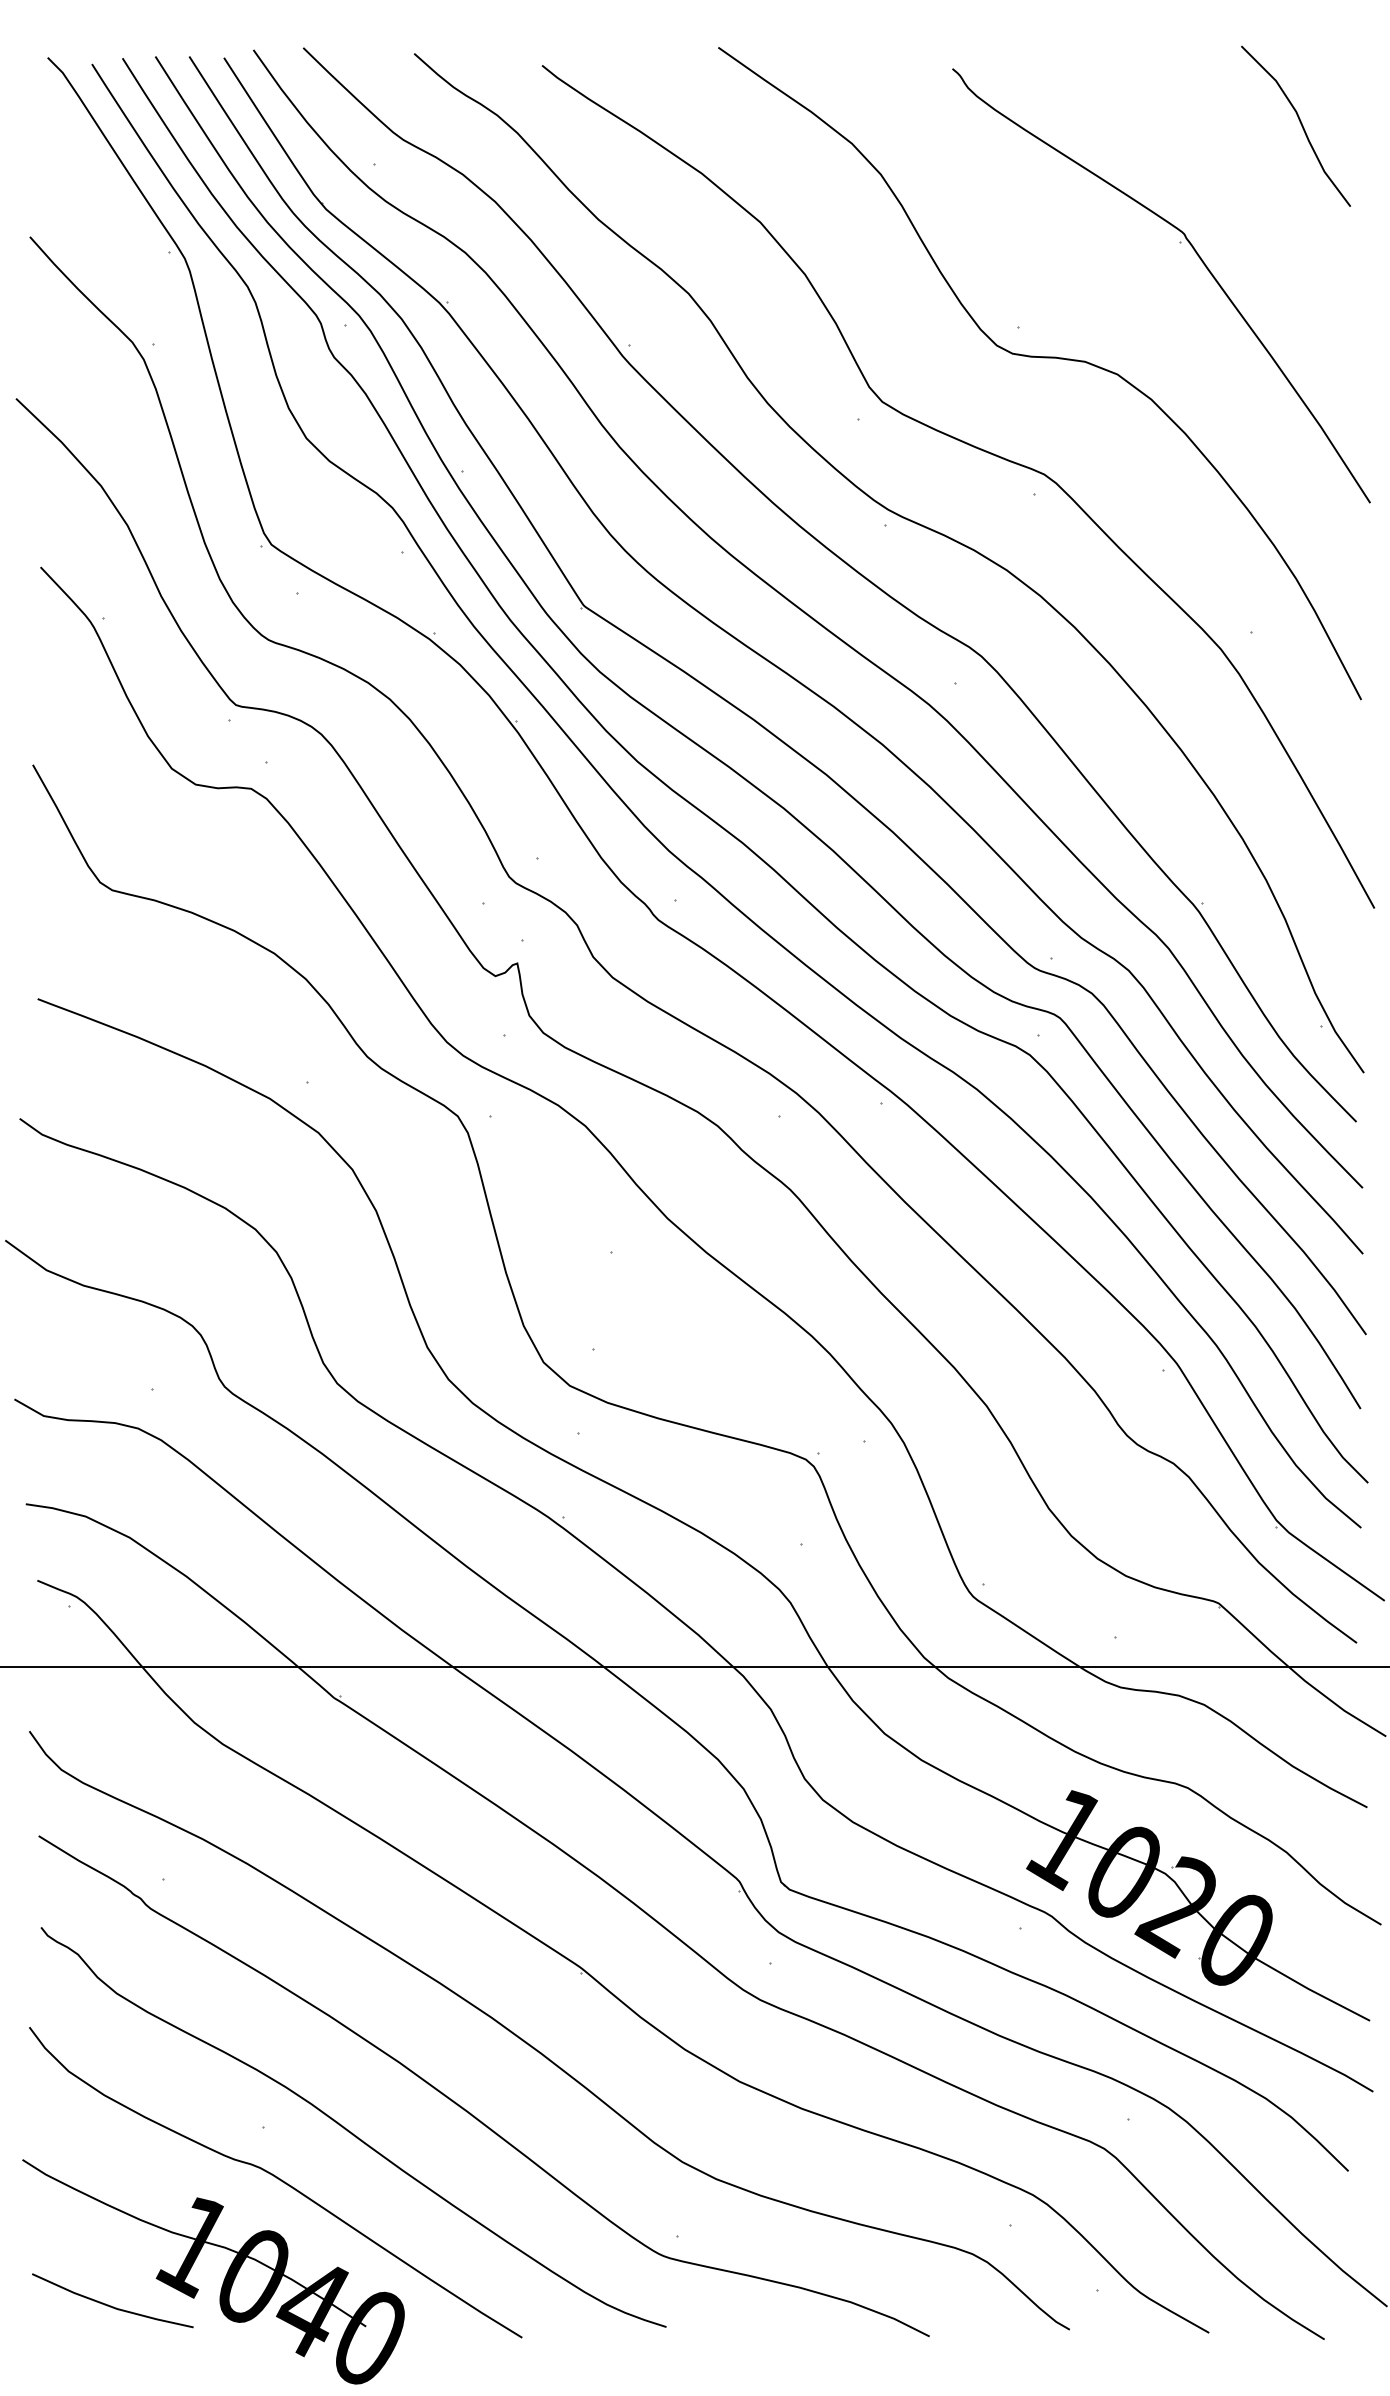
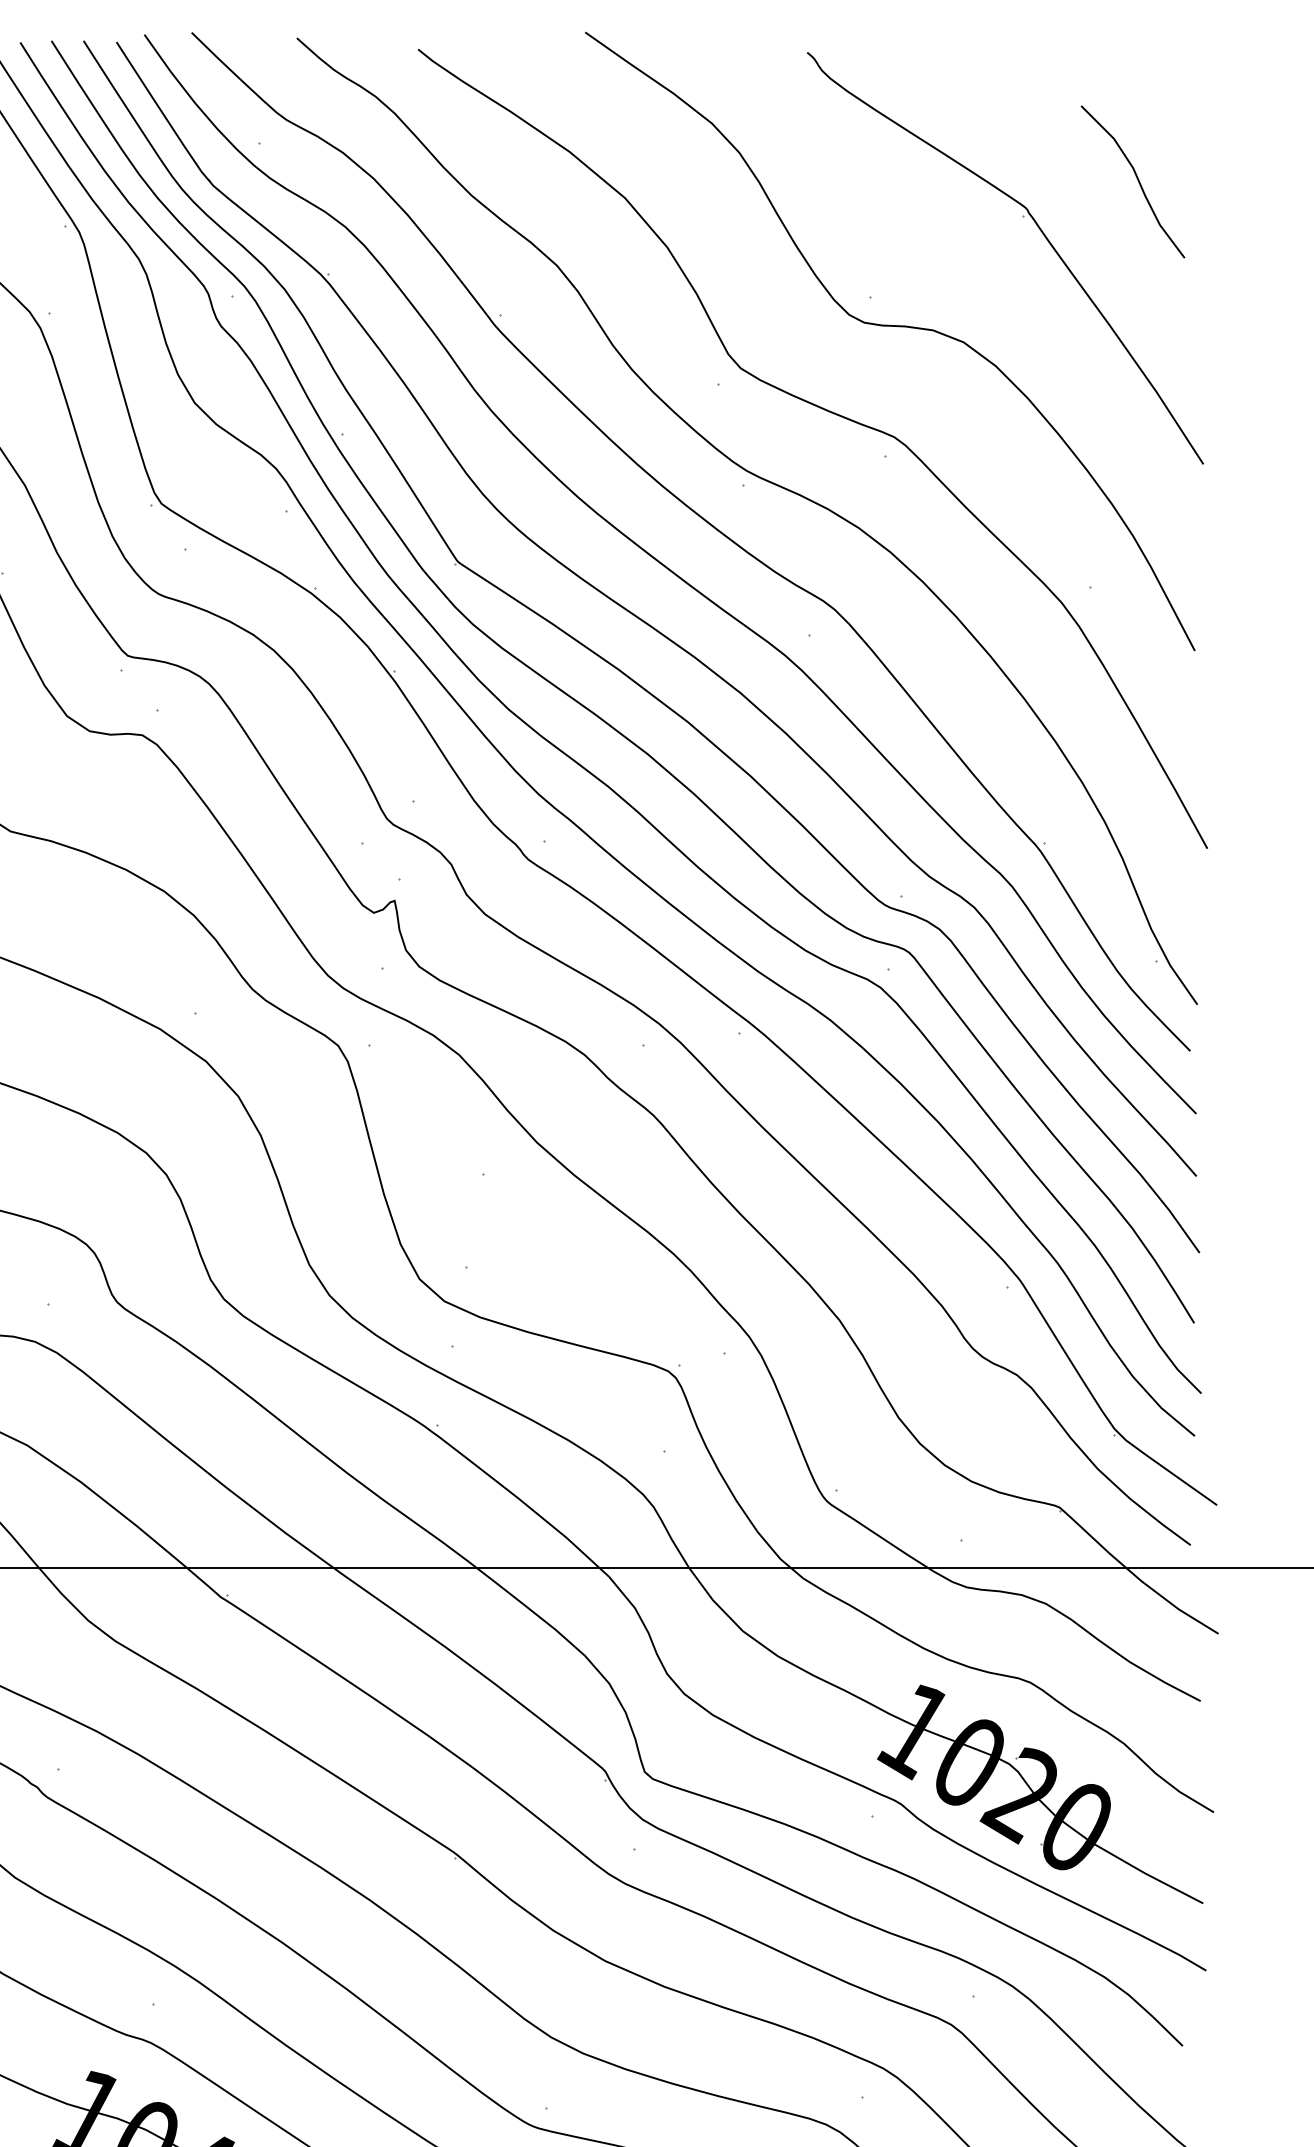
curve: (1299, 122) -> (1136, 178), moved

